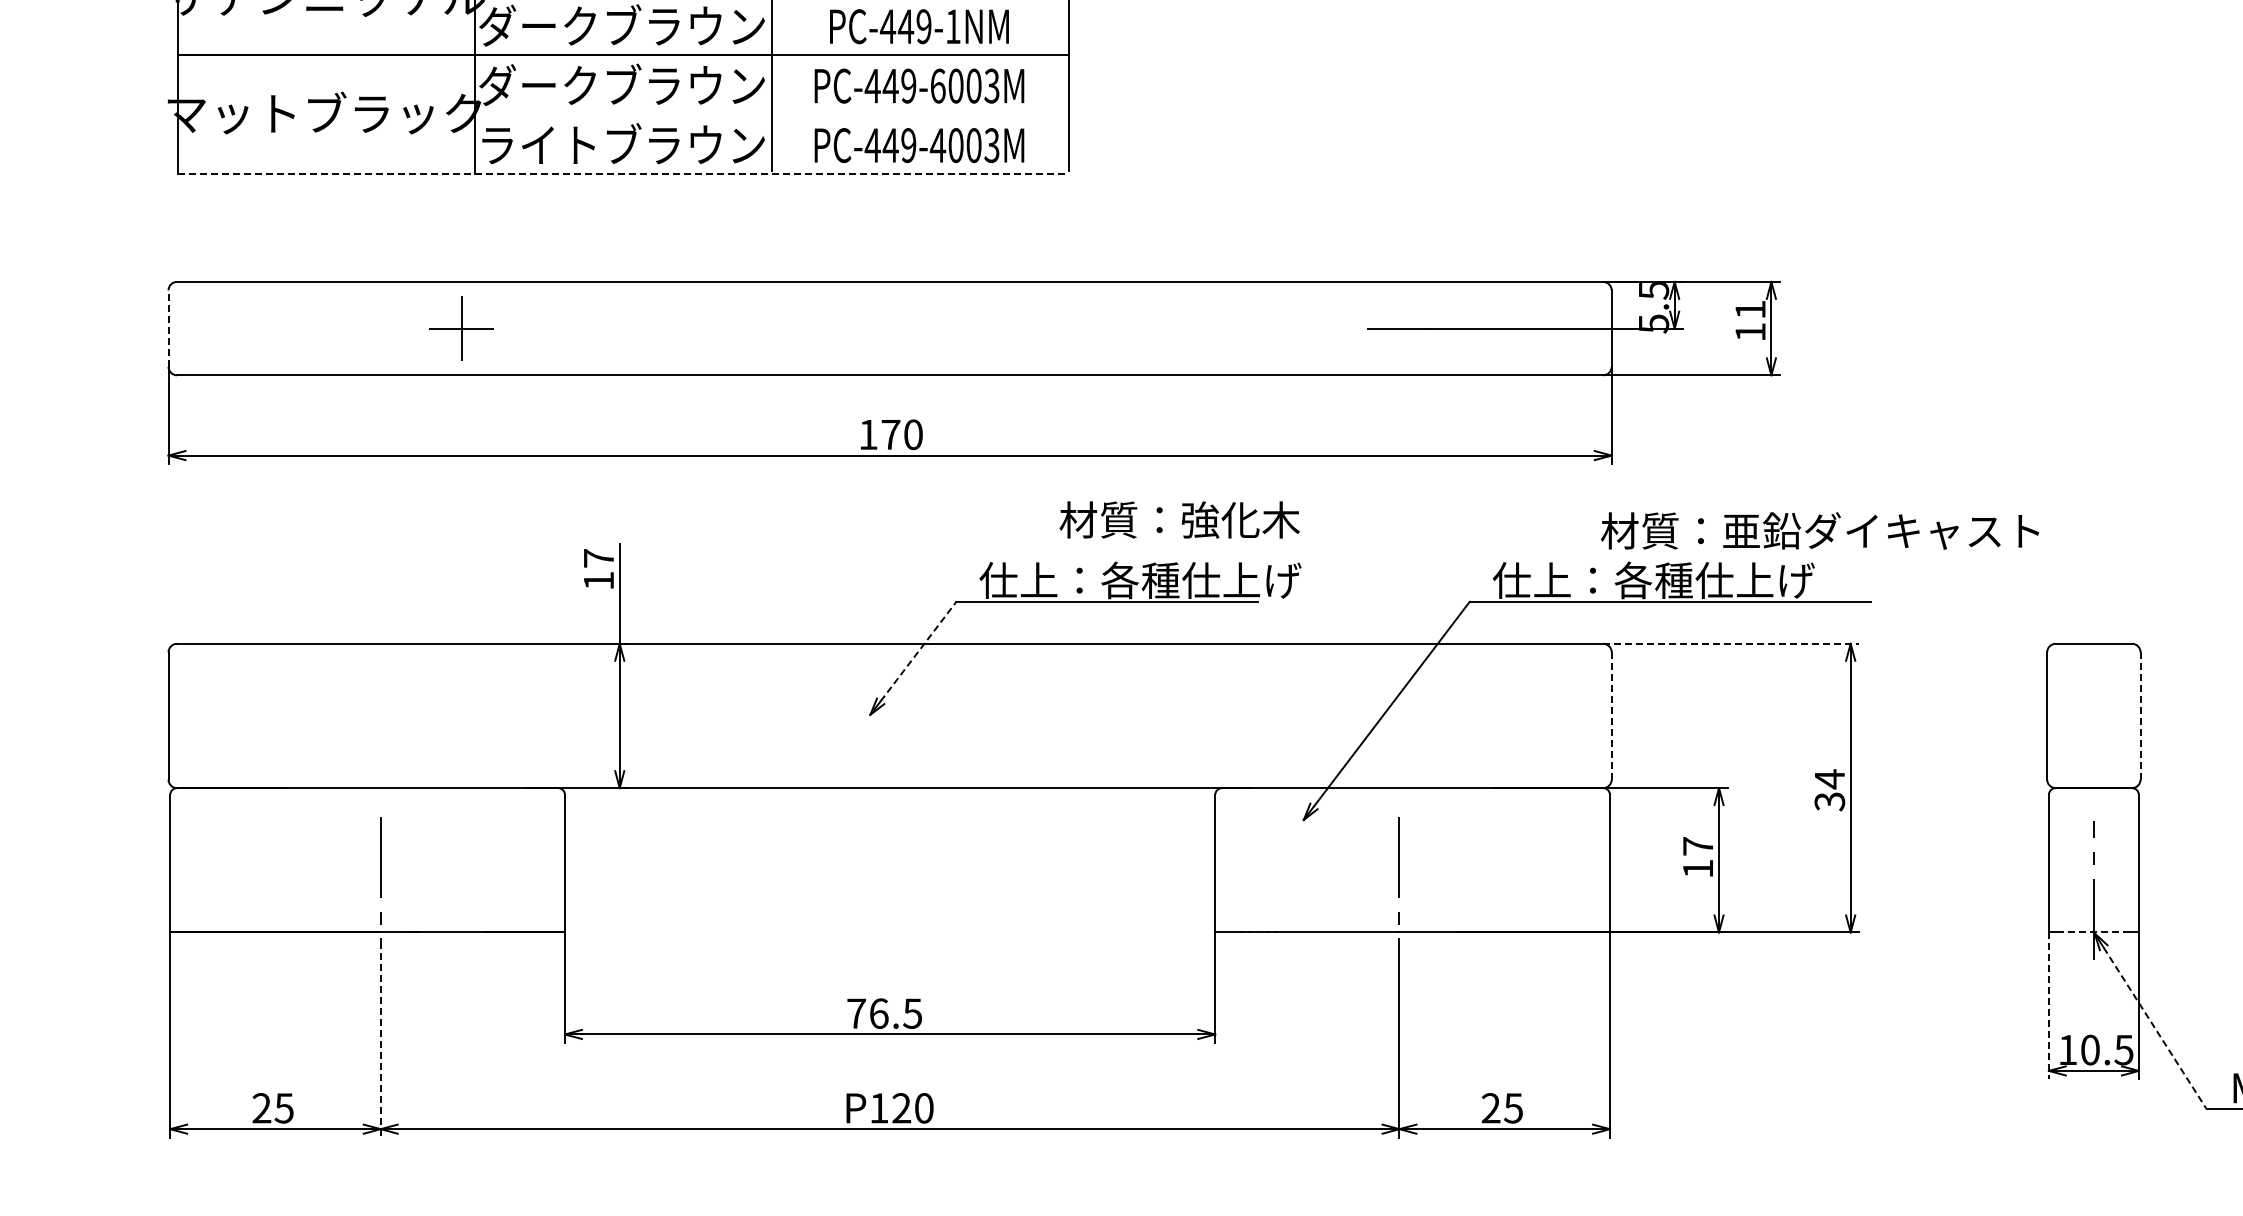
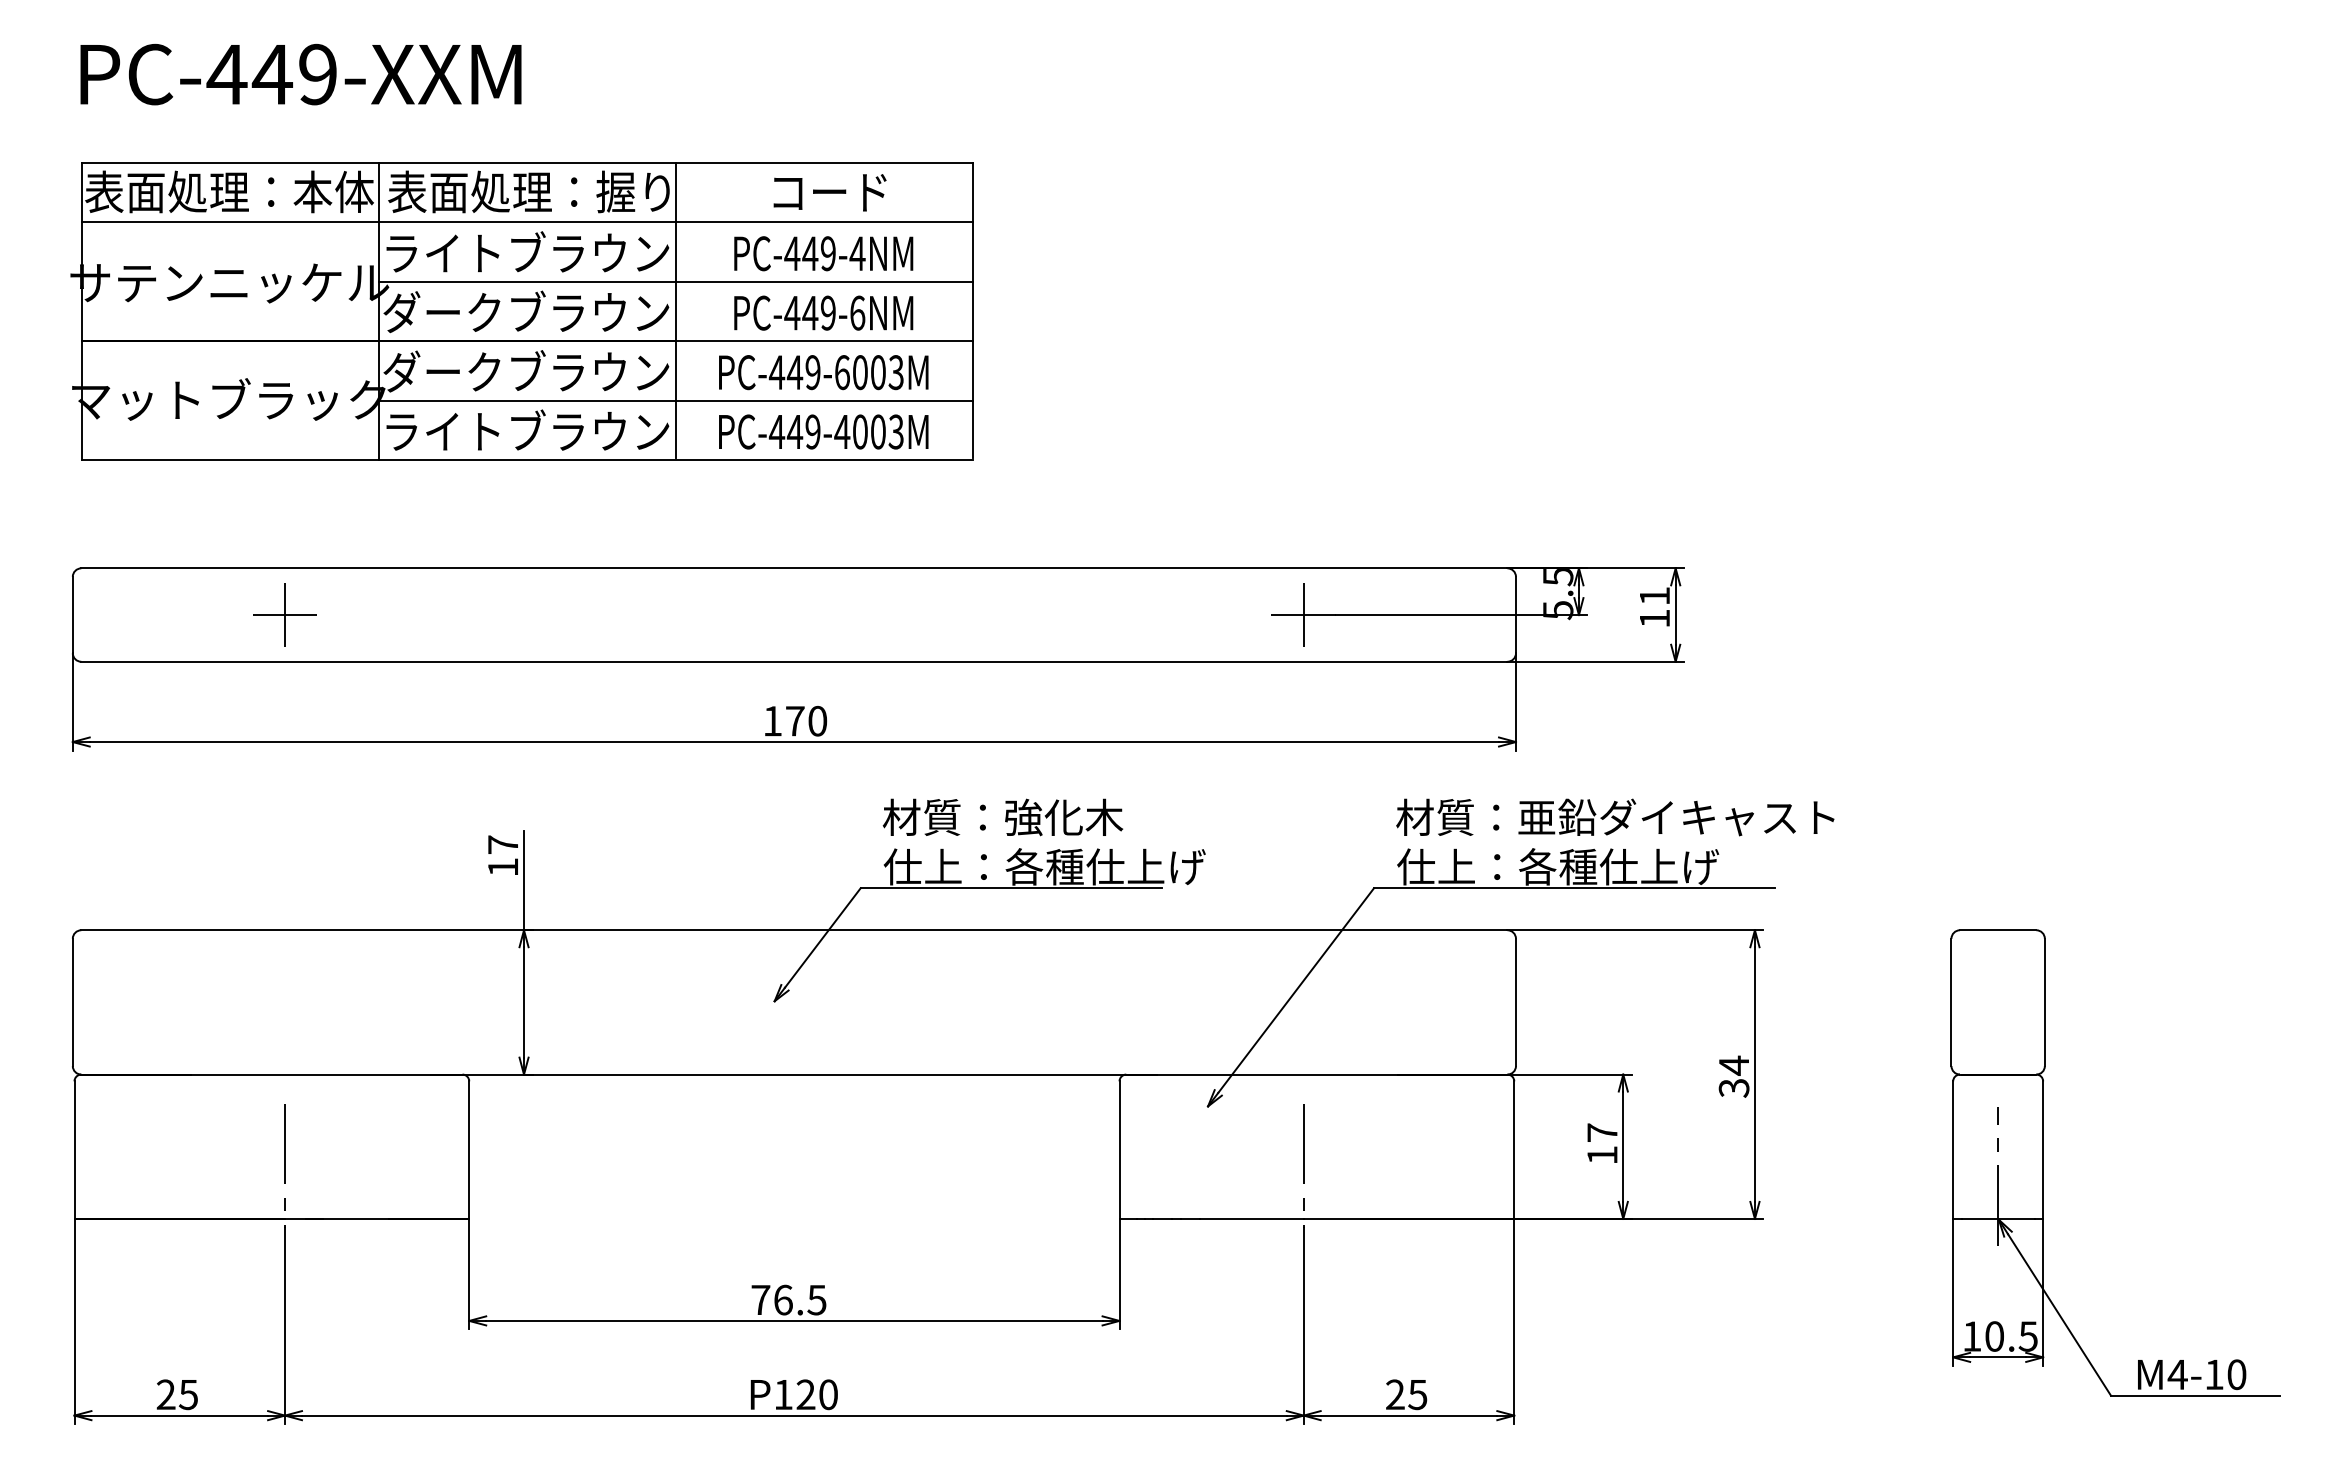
text: (953, 26) -> (857, 312), PC-449-1NM -> PC-449-6NM
line: (771, 114) -> (675, 400), added
line: (623, 173) -> (527, 459), dashed -> solid
line: (168, 328) -> (72, 614), dashed -> solid
part: (461, 328) -> (284, 614), moved
line: (1399, 328) -> (1303, 614), added
text: (1179, 520) -> (1002, 817), moved
text: (1820, 531) -> (1615, 817), moved
line: (1731, 644) -> (1635, 930), dashed -> solid
line: (918, 651) -> (822, 937), dashed -> solid
line: (1611, 716) -> (1515, 1002), dashed -> solid
line: (2140, 716) -> (2044, 1002), dashed -> solid
line: (2094, 932) -> (1998, 1218), dashed -> solid
line: (2049, 1006) -> (1953, 1292), dashed -> solid
line: (2155, 1028) -> (2059, 1314), dashed -> solid
line: (381, 1040) -> (285, 1326), dashed -> solid

